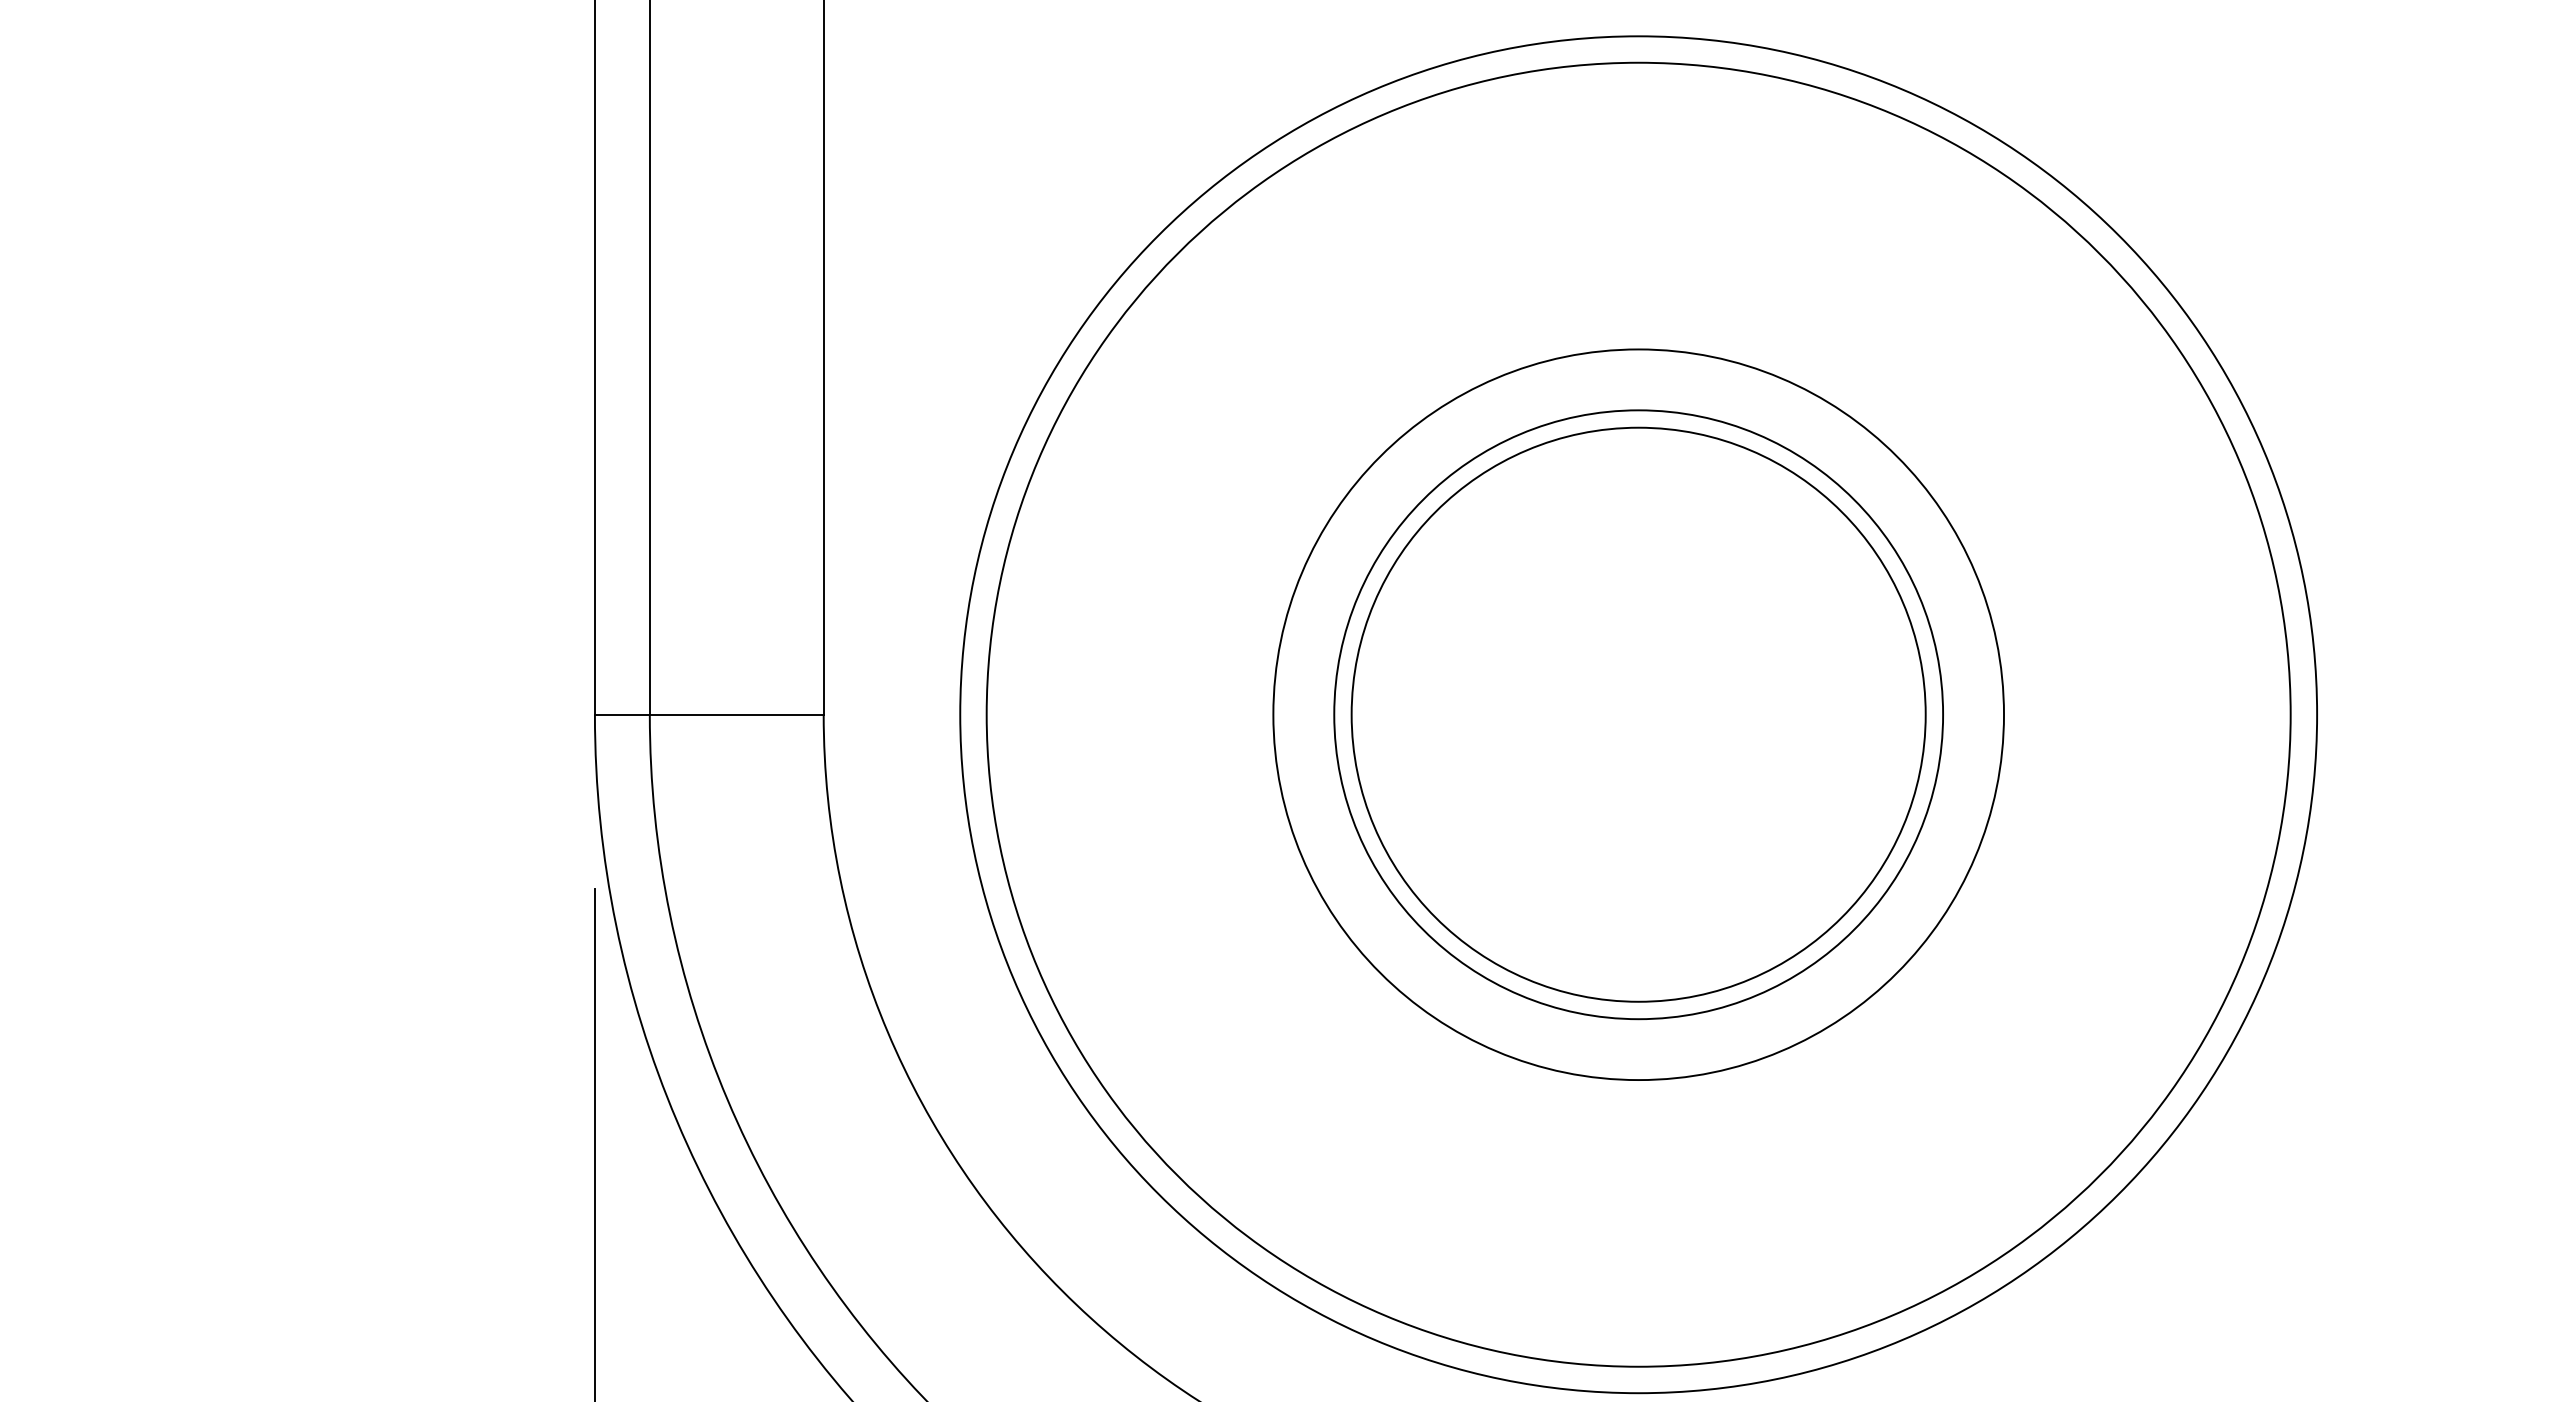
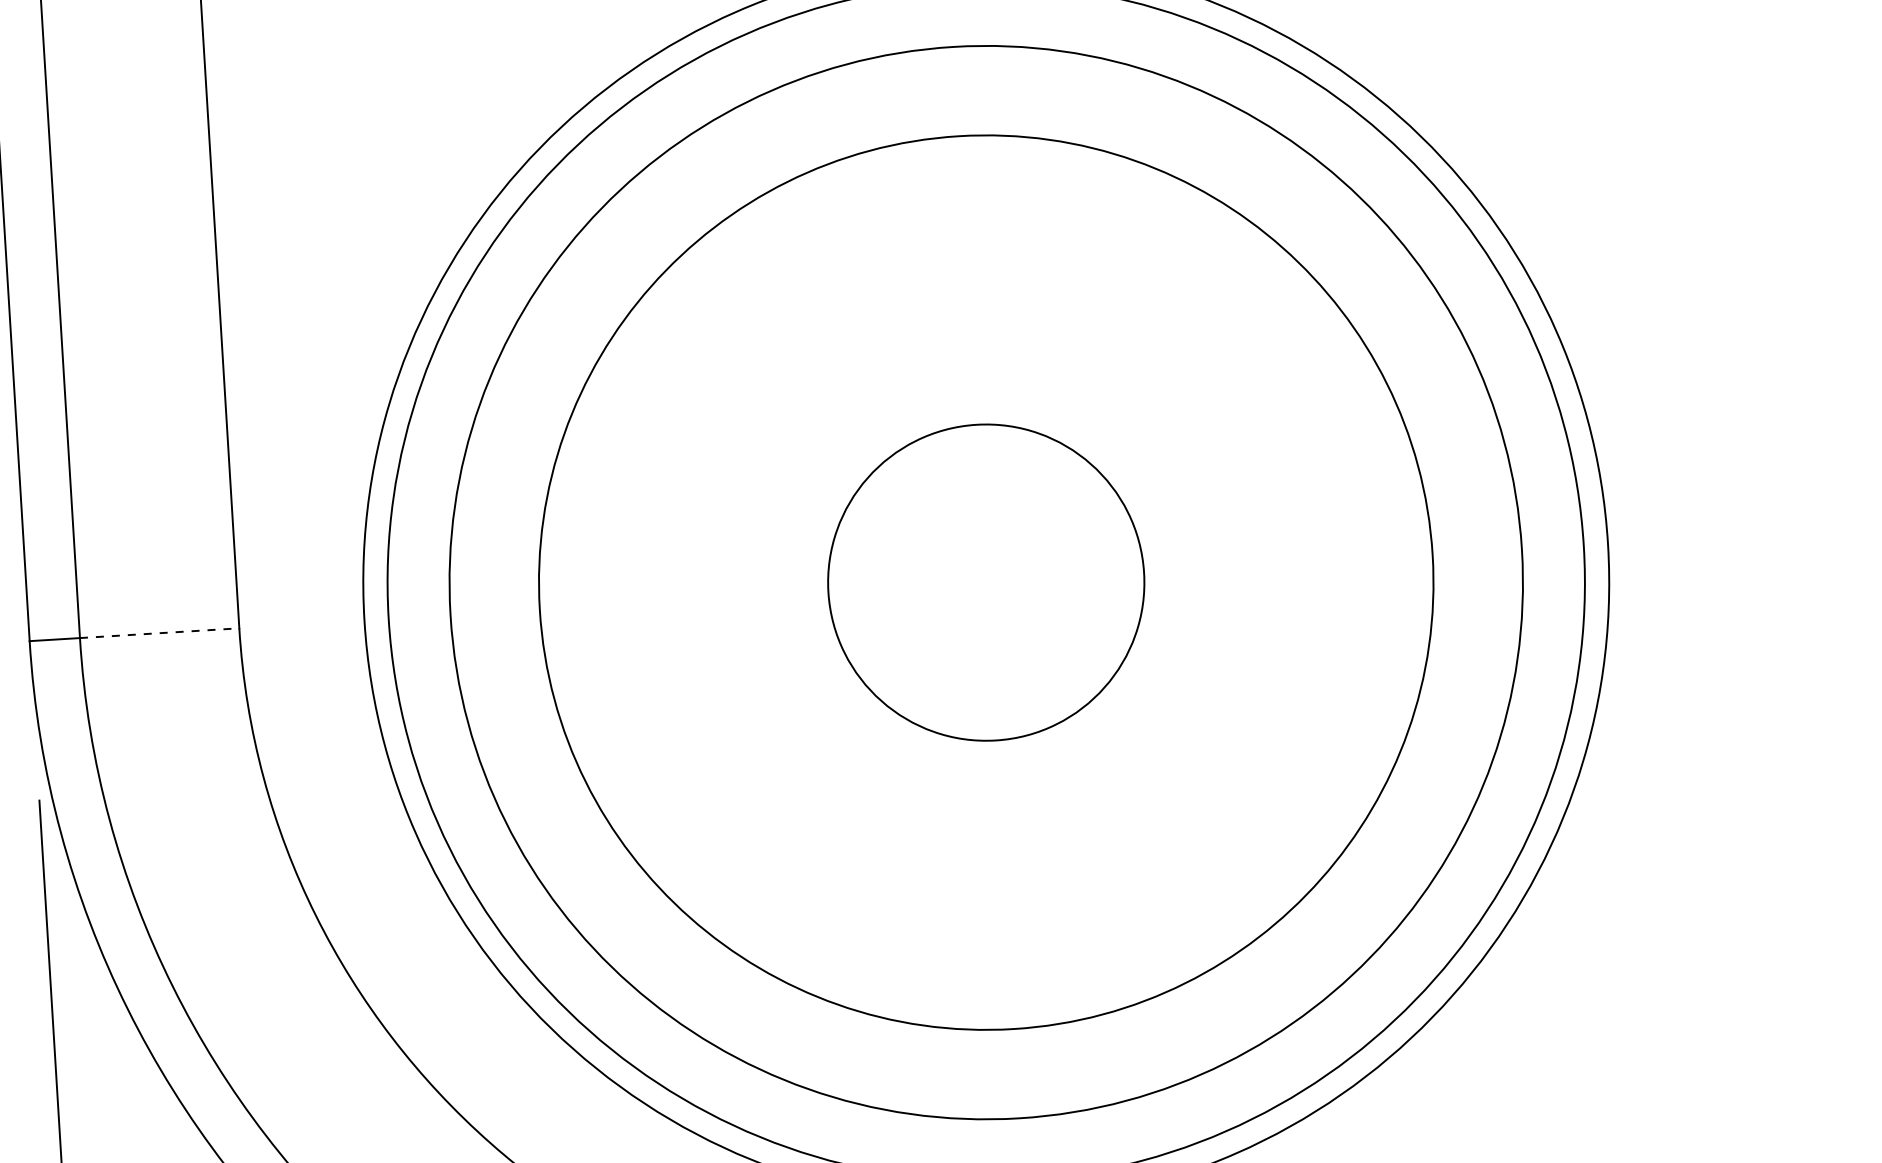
line: (736, 714) -> (159, 632), solid -> dashed
circle: (1638, 714) -> (986, 582), size x0.6
circle: (1638, 714) -> (986, 582), size x1.6
circle: (1638, 714) -> (986, 582), size x1.6

